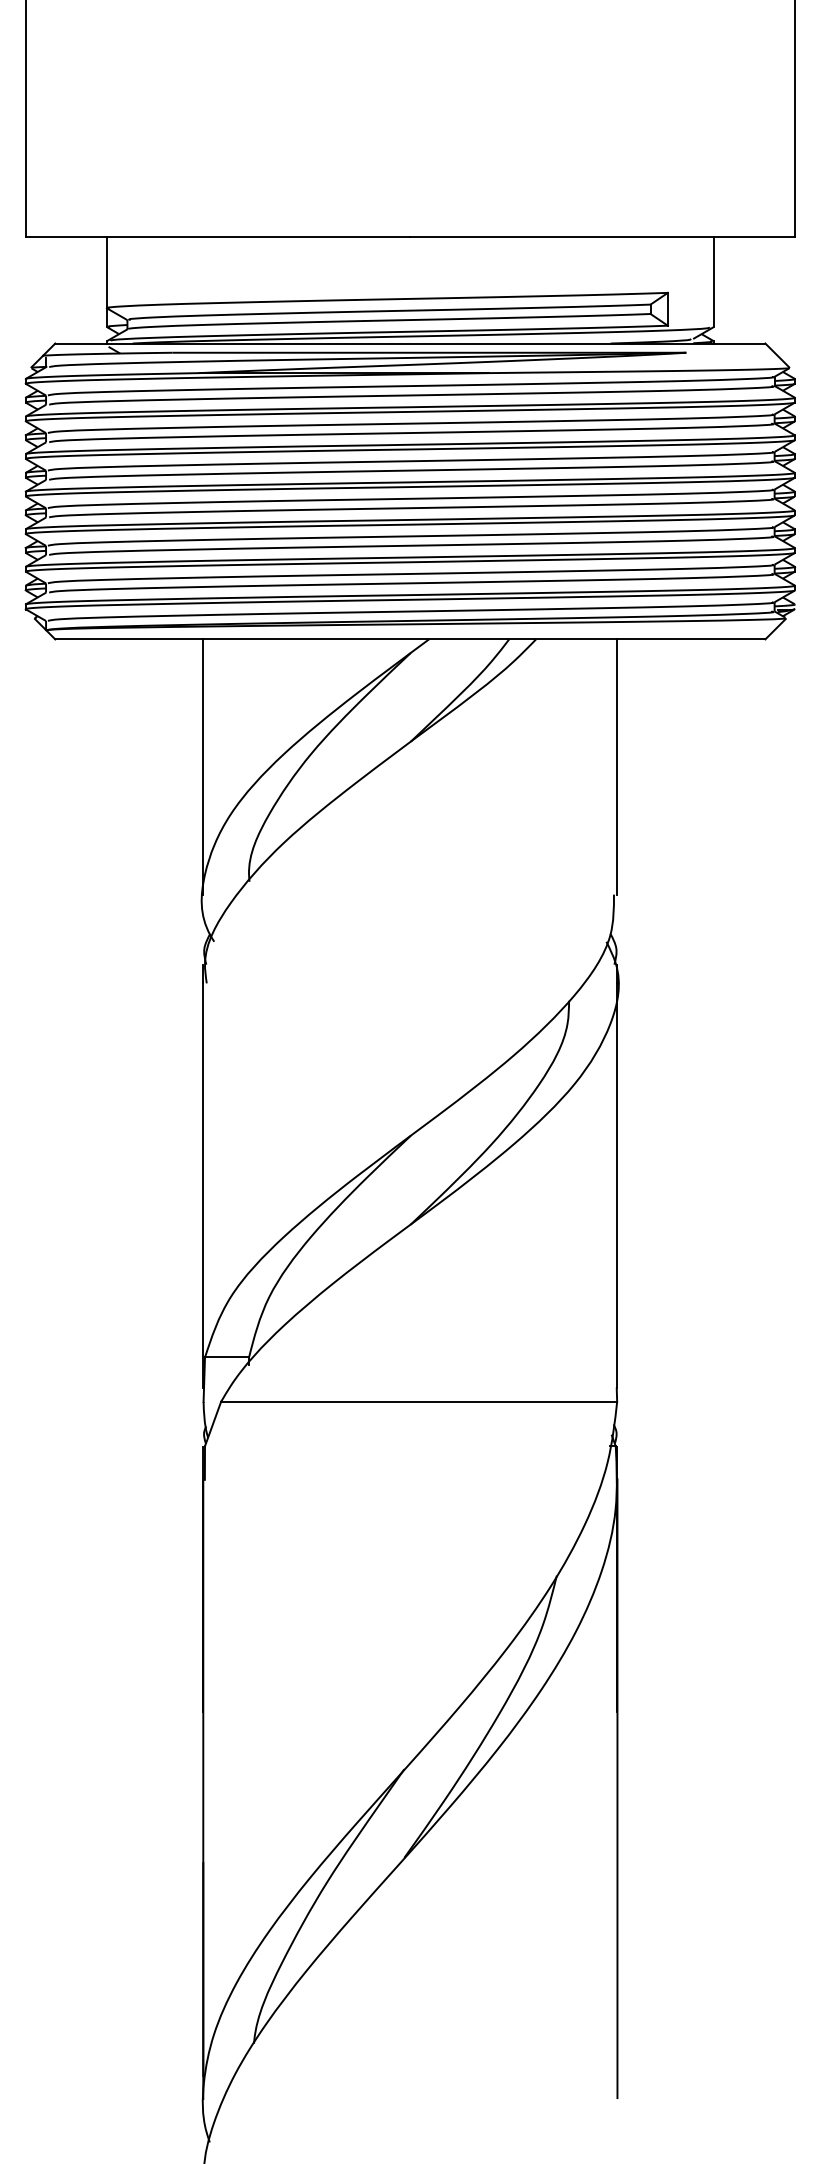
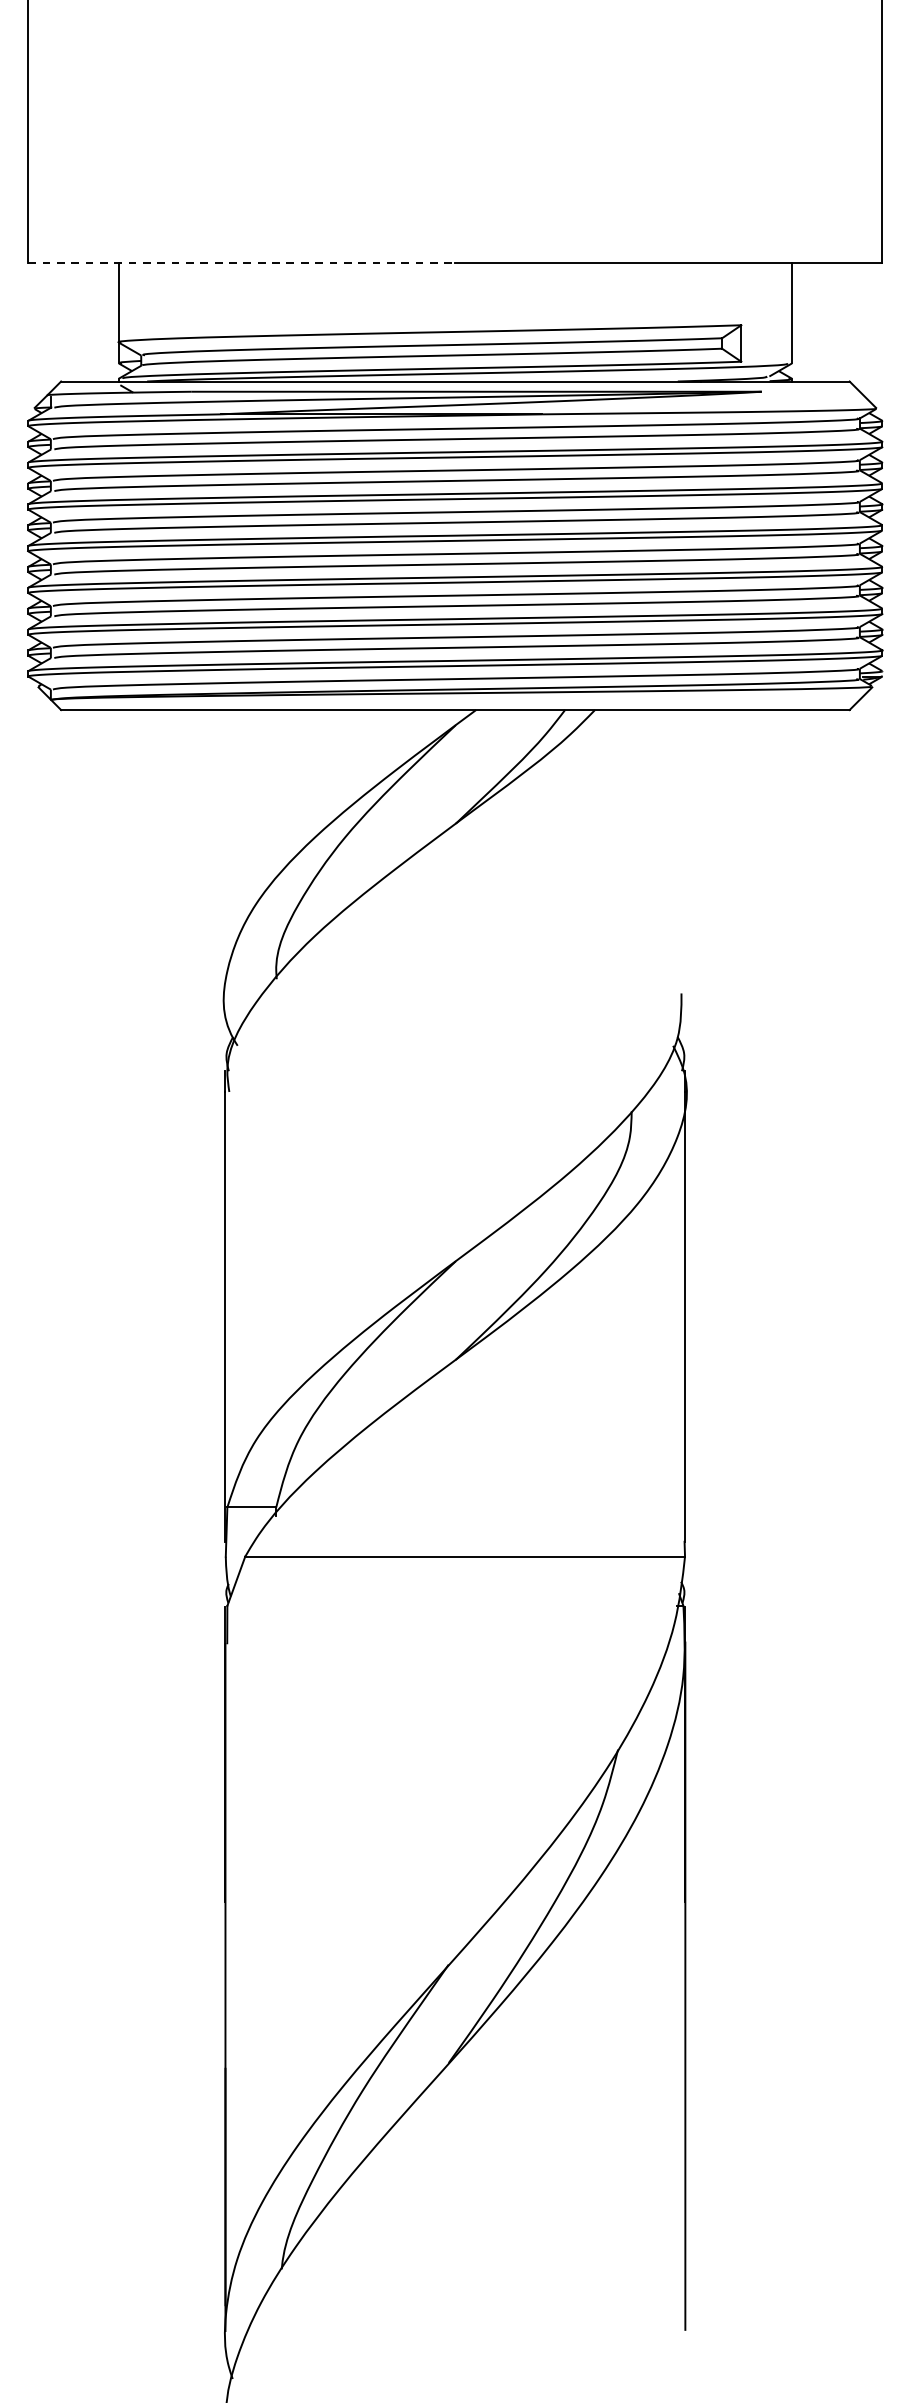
line: (218, 236) -> (242, 262), solid -> dashed
line: (203, 766) -> (225, 851), removed
line: (617, 766) -> (685, 851), removed

